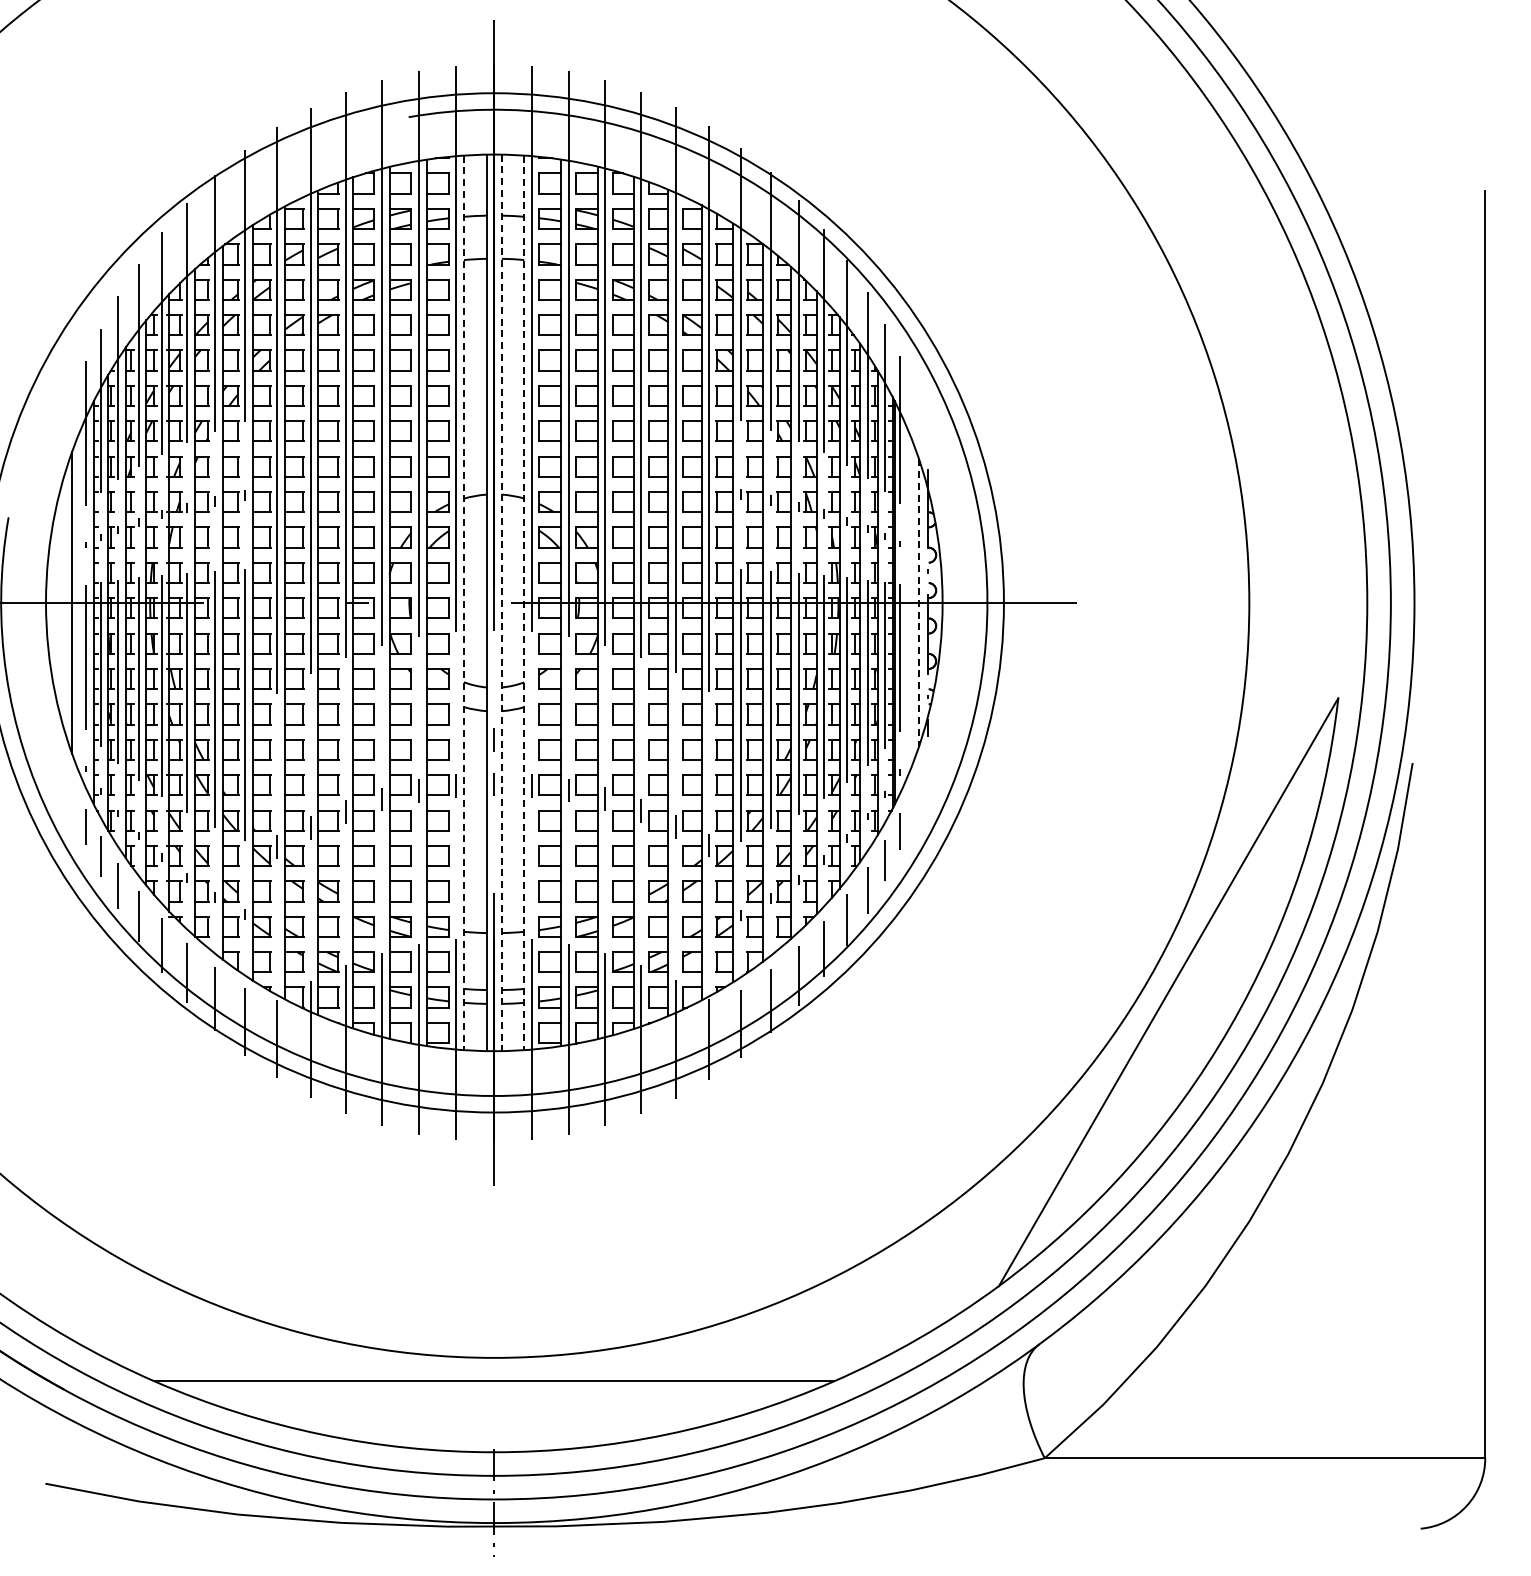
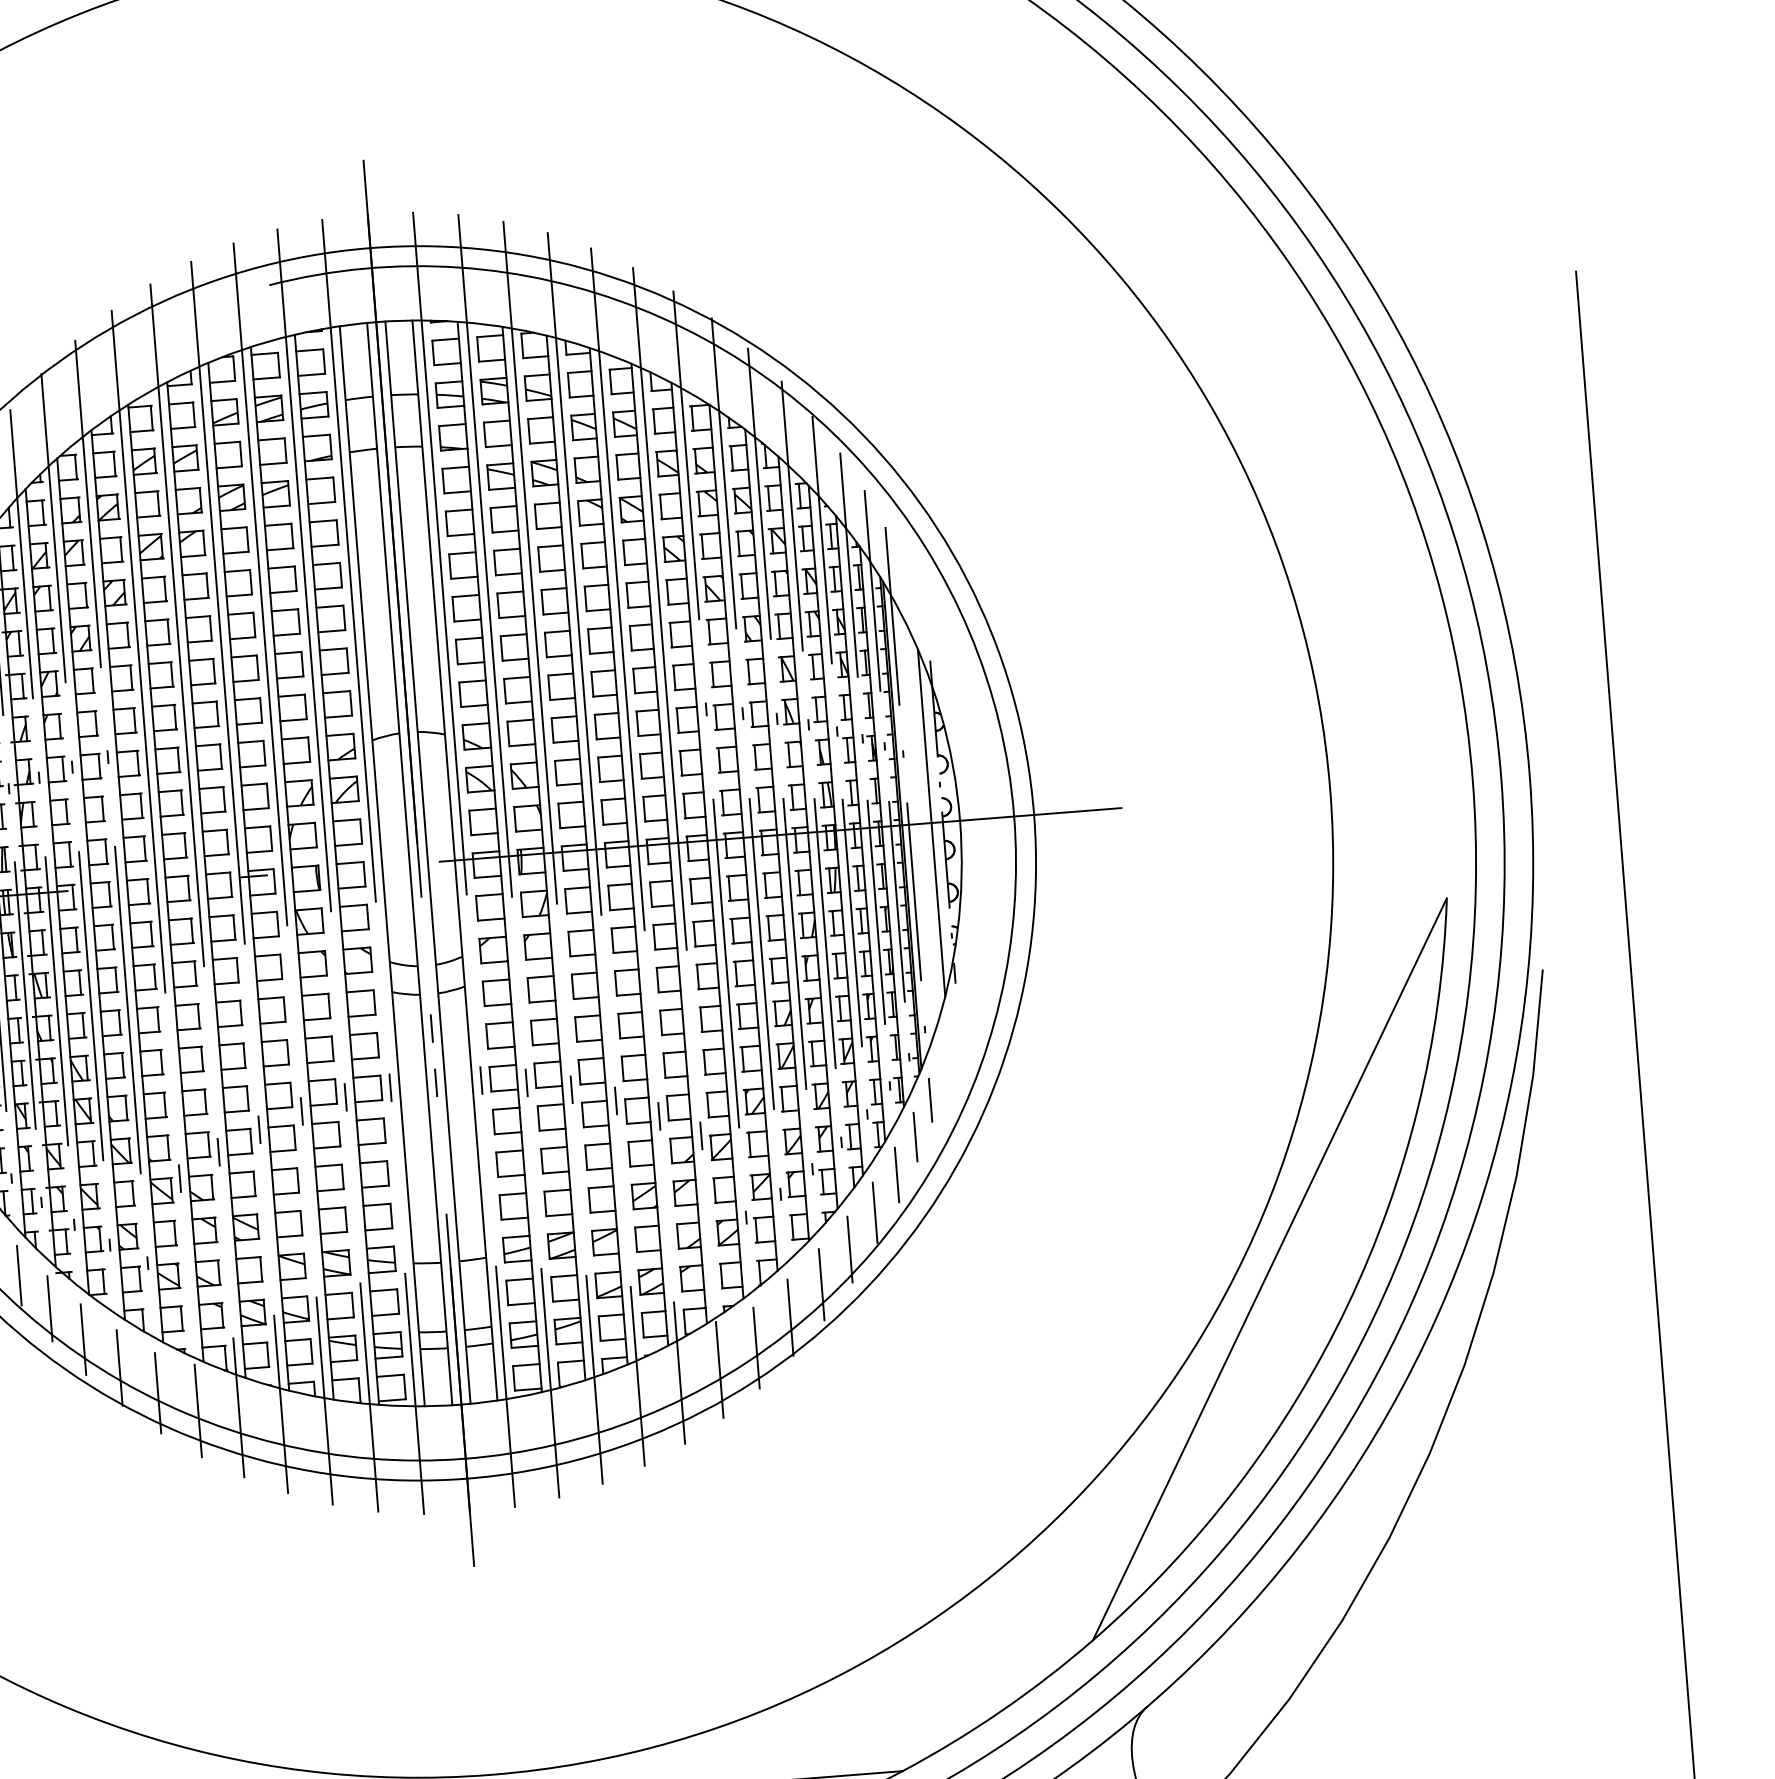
line: (919, 602) -> (932, 822), dashed -> solid
line: (464, 603) -> (382, 866), dashed -> solid
line: (501, 603) -> (427, 863), dashed -> solid
line: (524, 603) -> (455, 861), dashed -> solid

